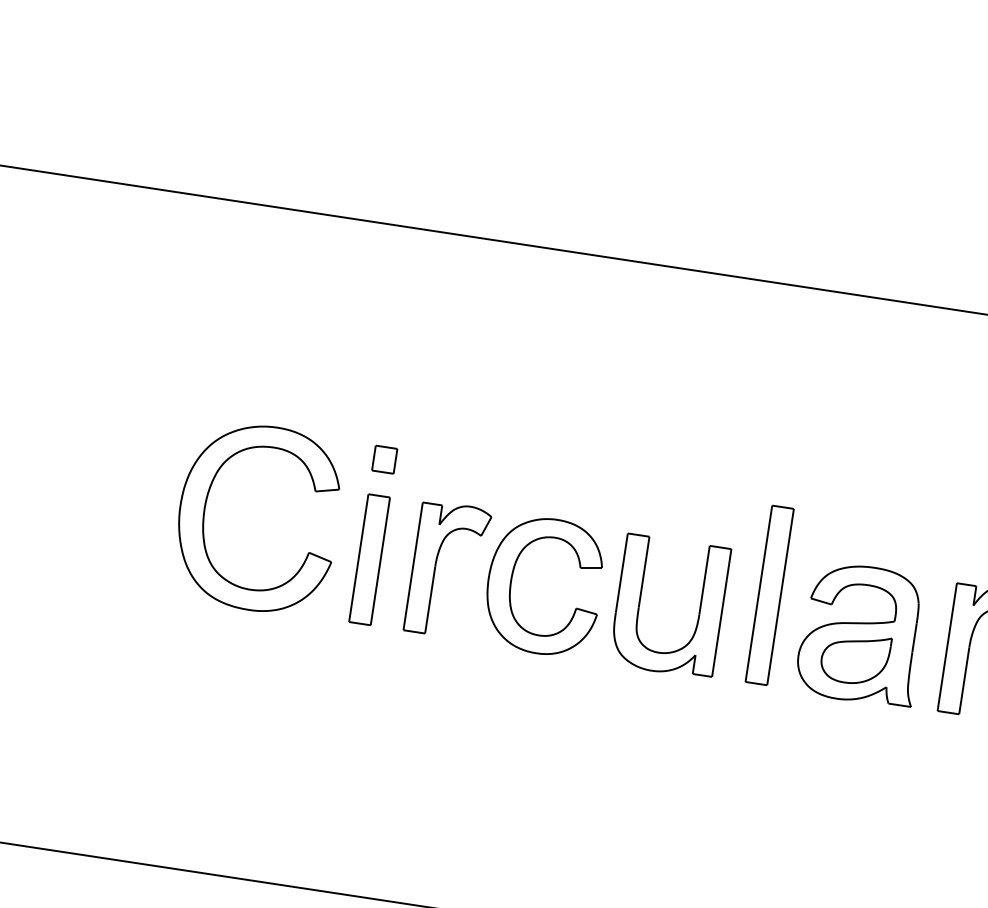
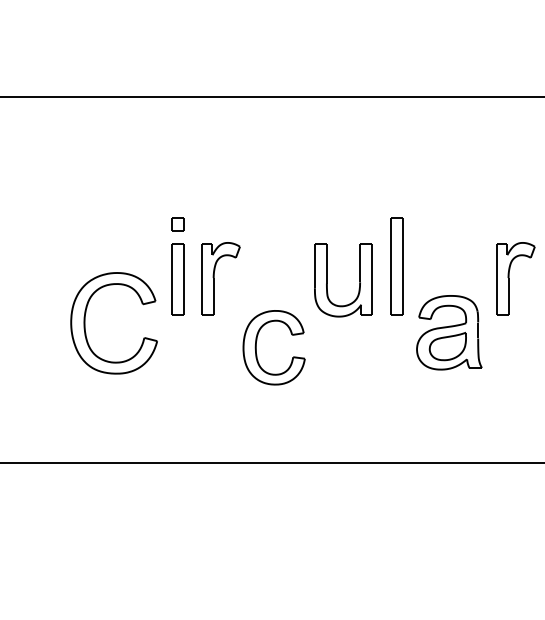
part: (206, 510) -> (85, 323), moved
part: (512, 580) -> (256, 347), moved
part: (862, 633) -> (449, 332), moved

